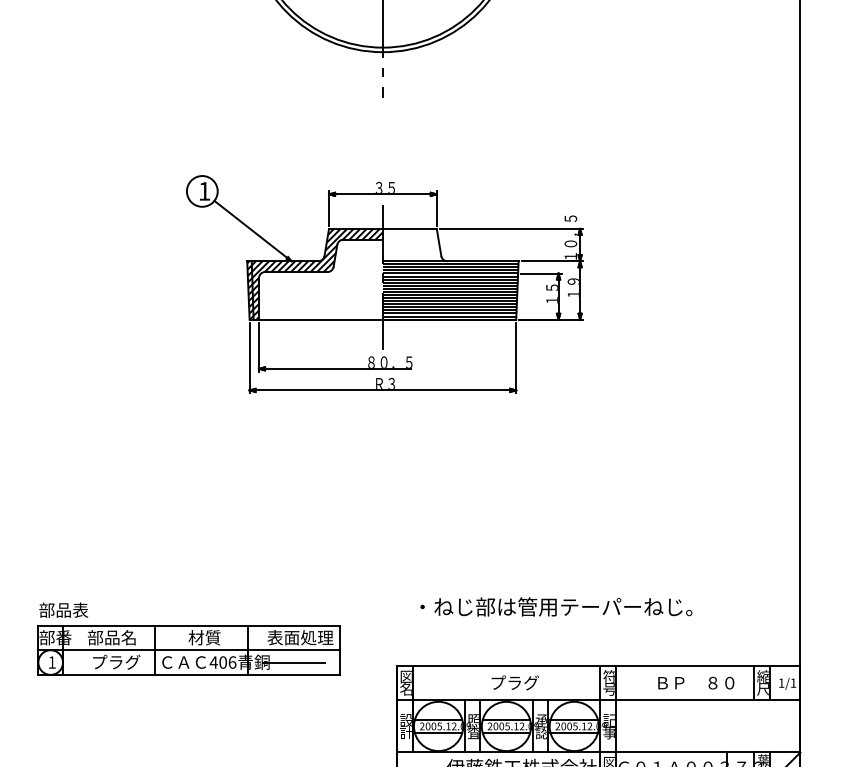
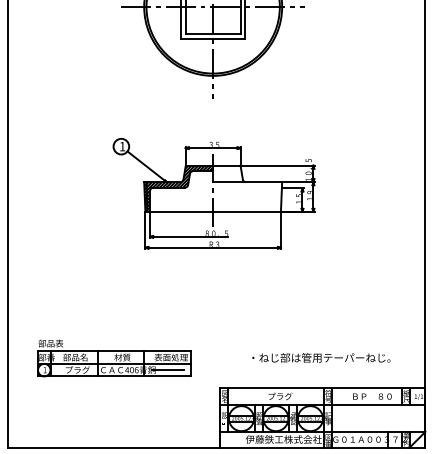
hatch: (450, 291) -> (247, 197), removed
text: (556, 606) -> (321, 357), moved
part: (188, 639) -> (114, 358), moved

